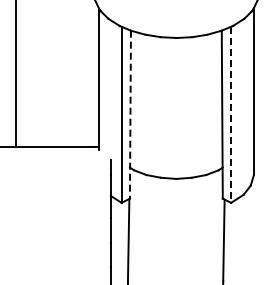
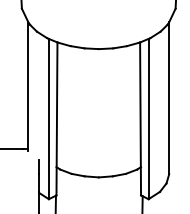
line: (130, 114) -> (57, 118), dashed -> solid
line: (231, 115) -> (148, 119), dashed -> solid

